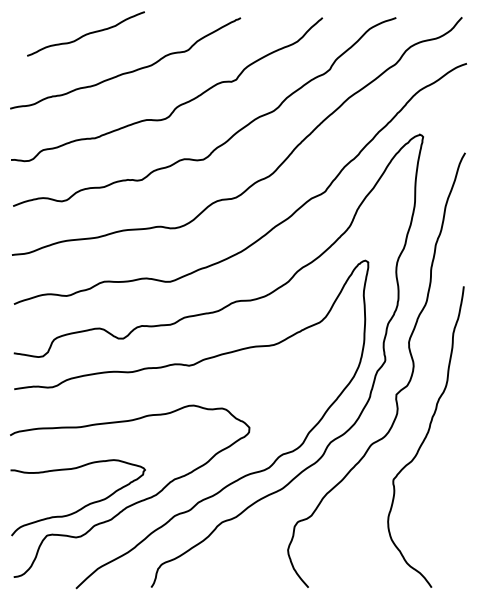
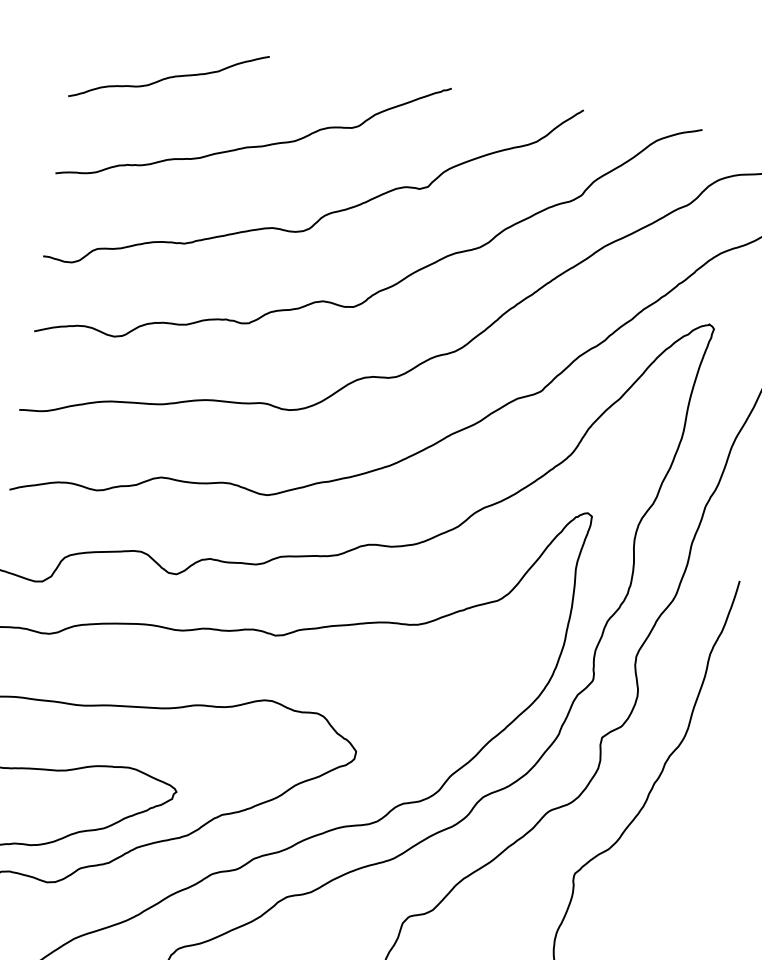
curve: (86, 33) -> (169, 75), moved

